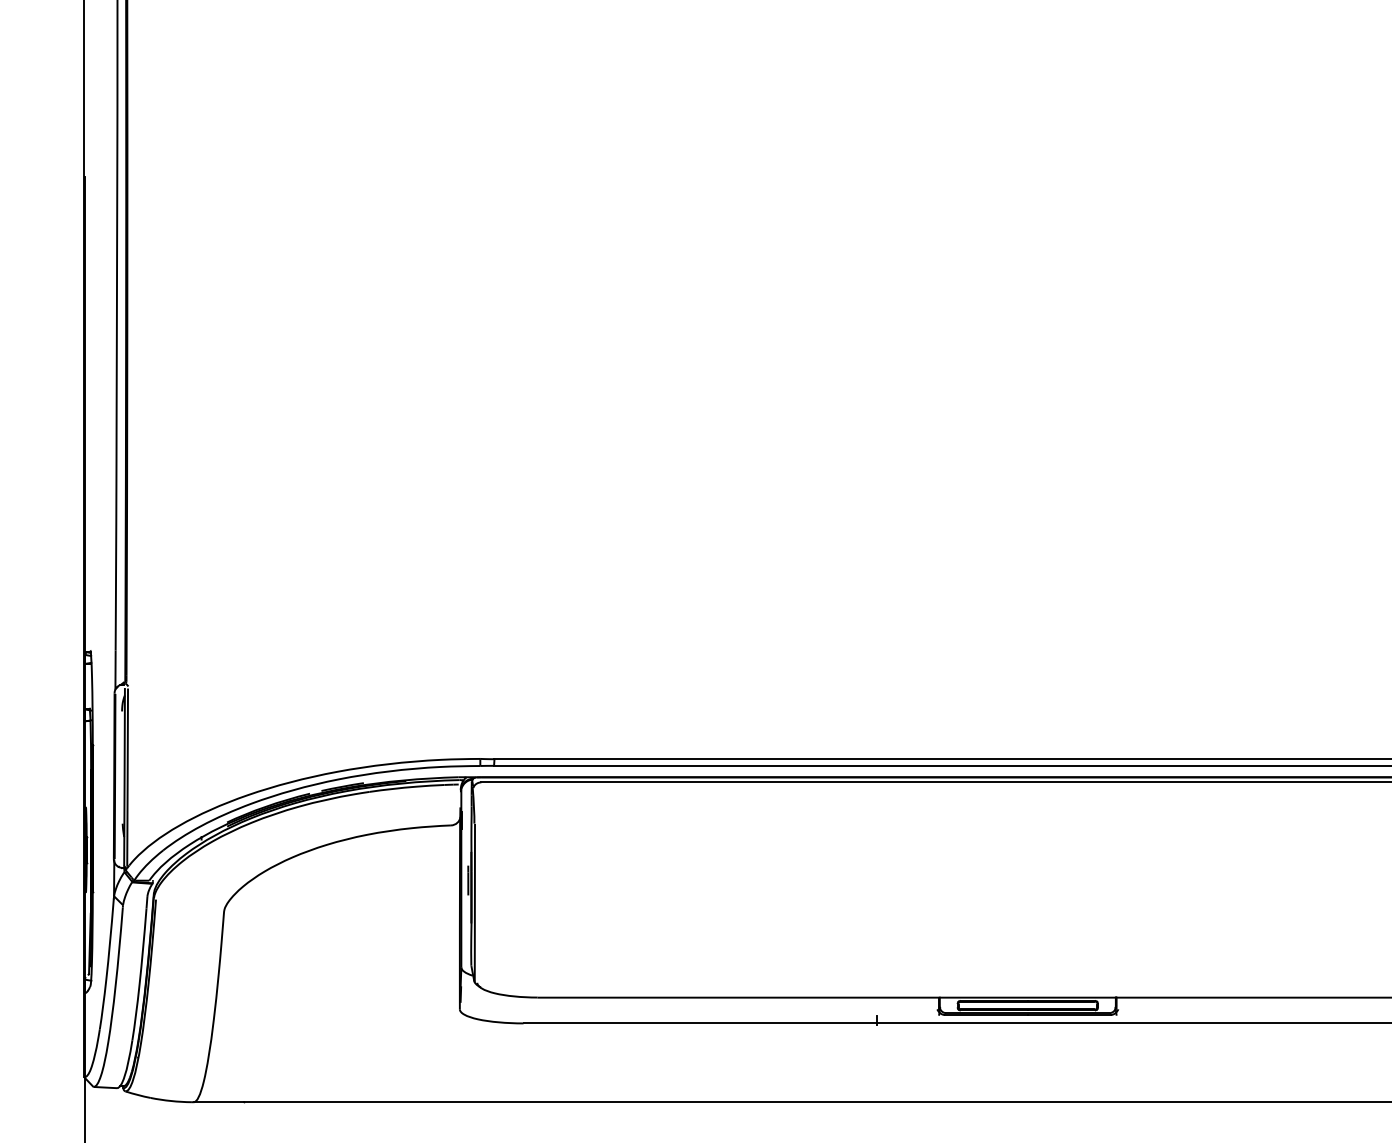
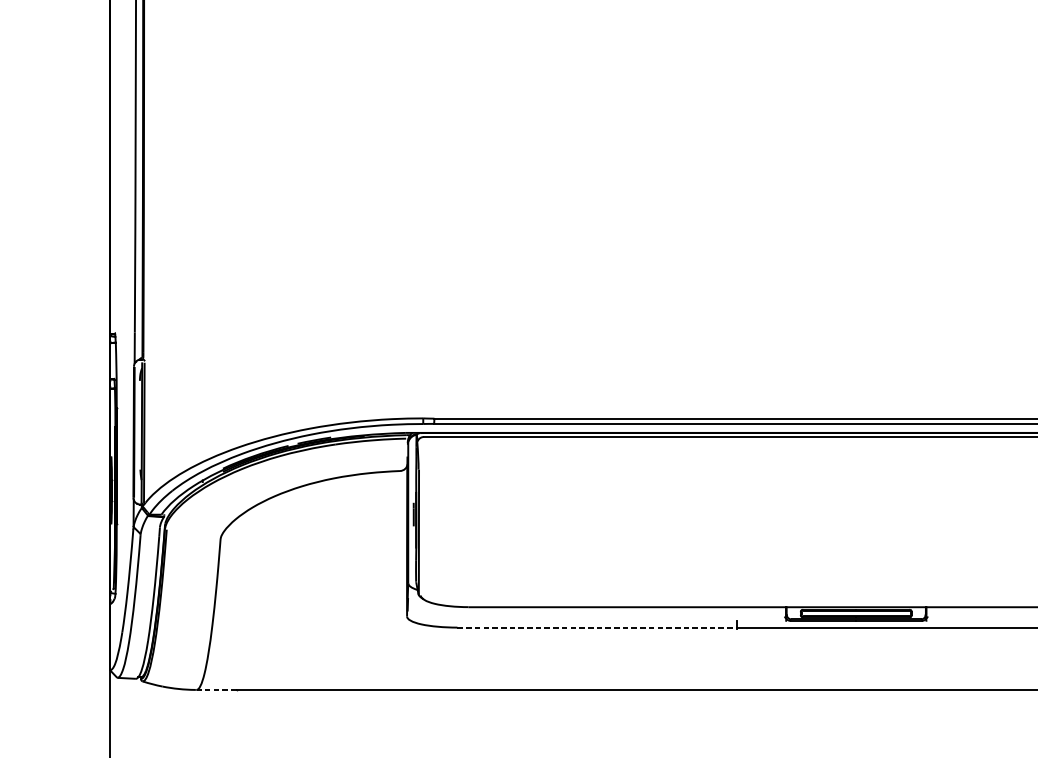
line: (700, 1023) -> (597, 627), solid -> dashed
line: (218, 1102) -> (216, 690), solid -> dashed

